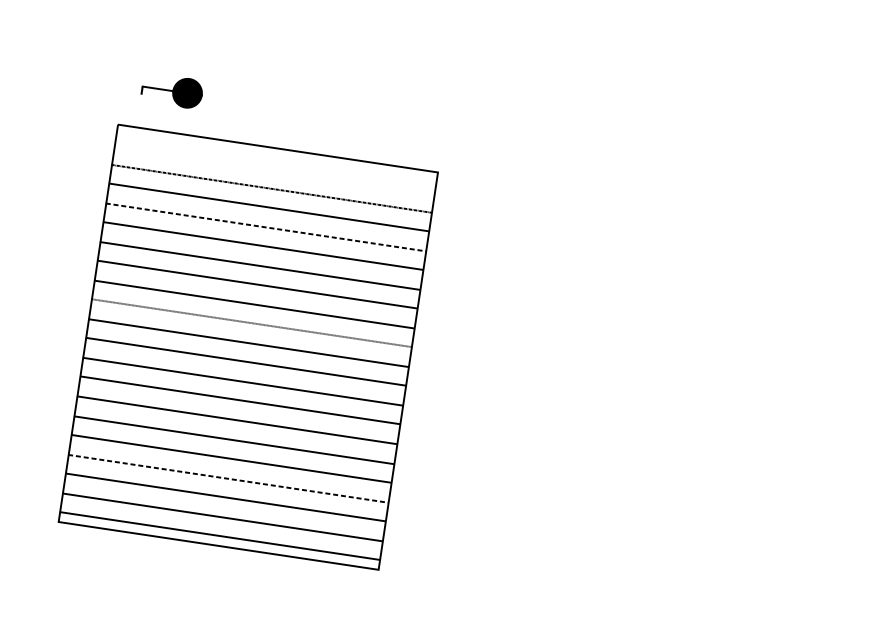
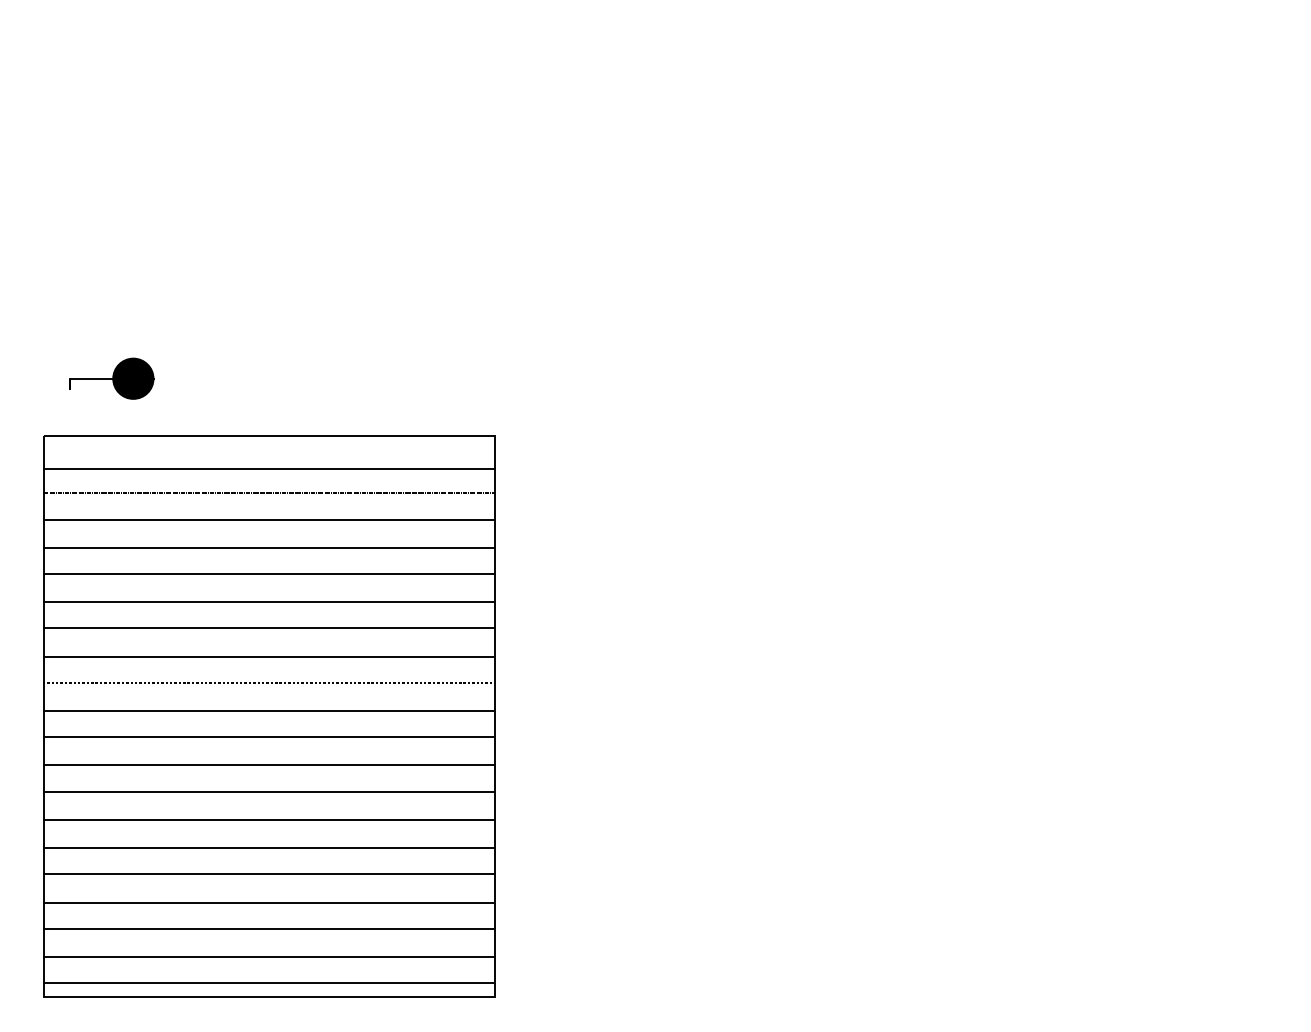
line: (274, 171) -> (269, 468), added
line: (266, 227) -> (269, 547), dashed -> solid
line: (228, 478) -> (269, 902), dashed -> solid

